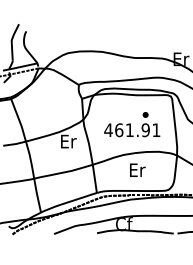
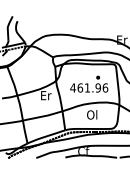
text: (156, 129) -> (105, 87), 461.91 -> 461.96
text: (137, 169) -> (92, 114), Er -> Ol

